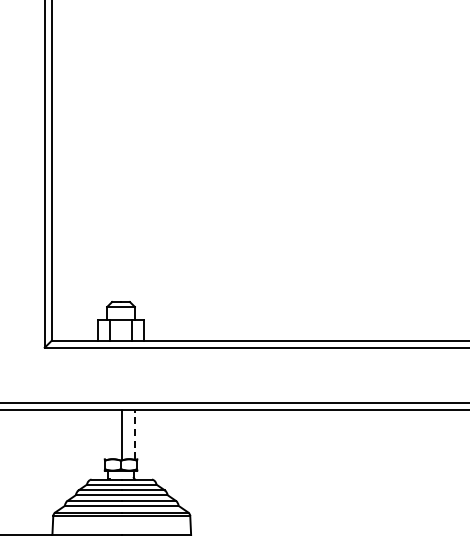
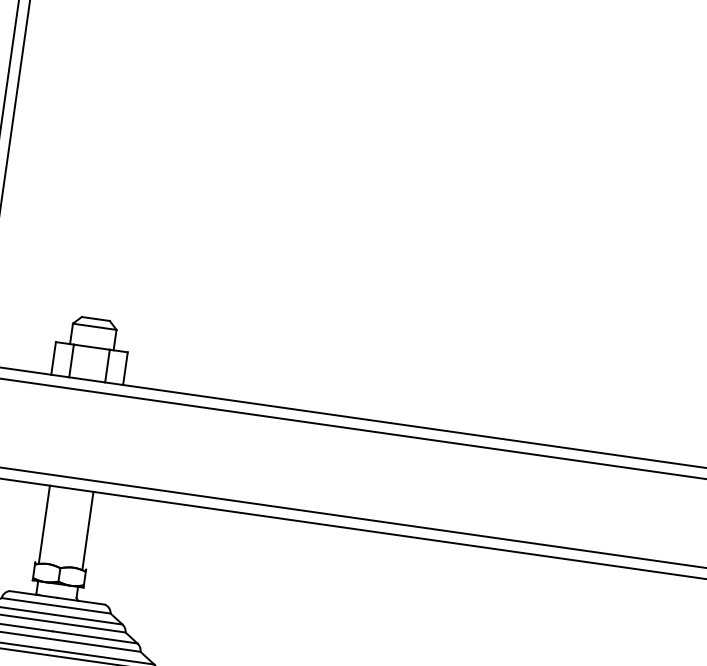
line: (122, 434) -> (44, 524), moved
line: (134, 434) -> (87, 530), dashed -> solid

